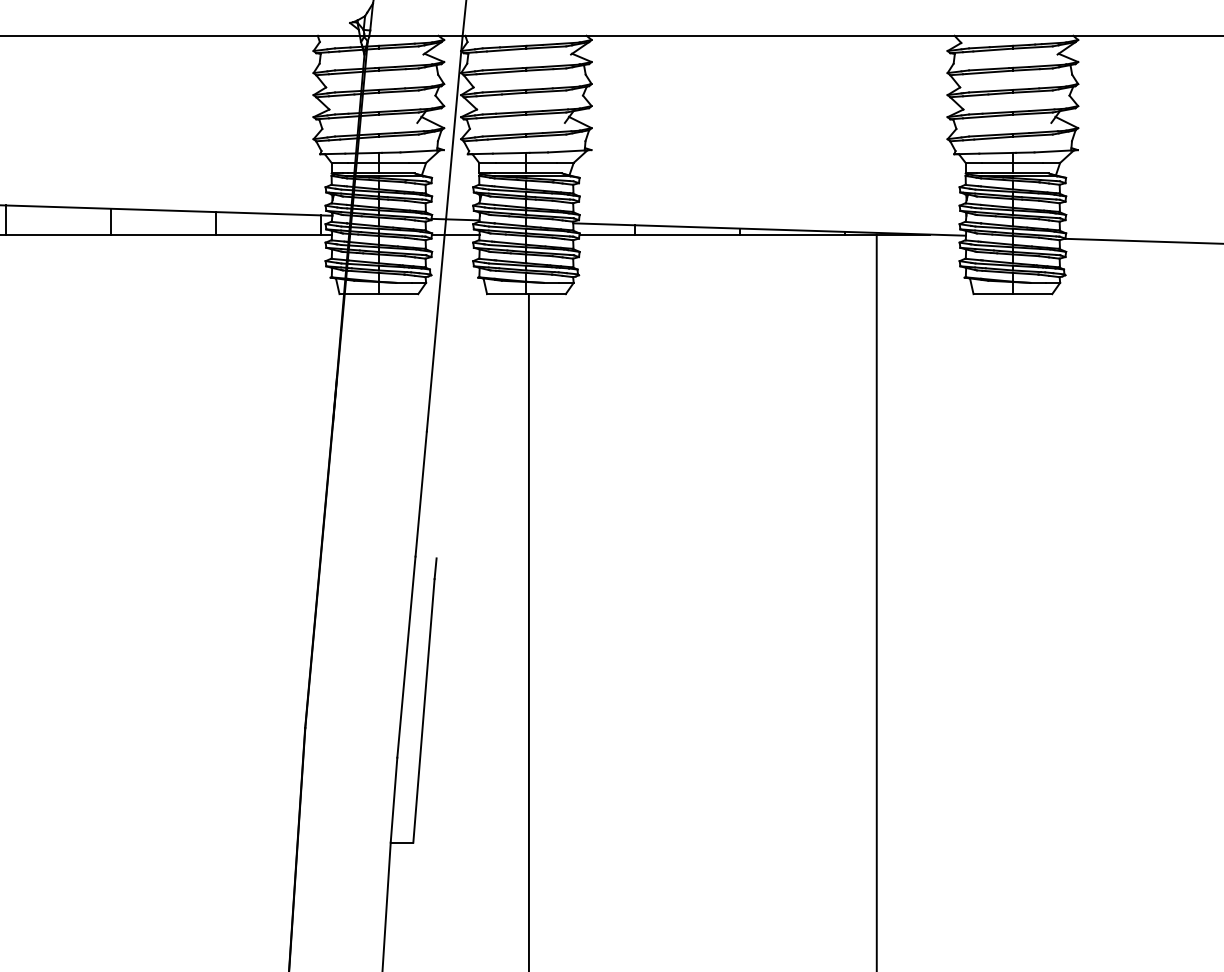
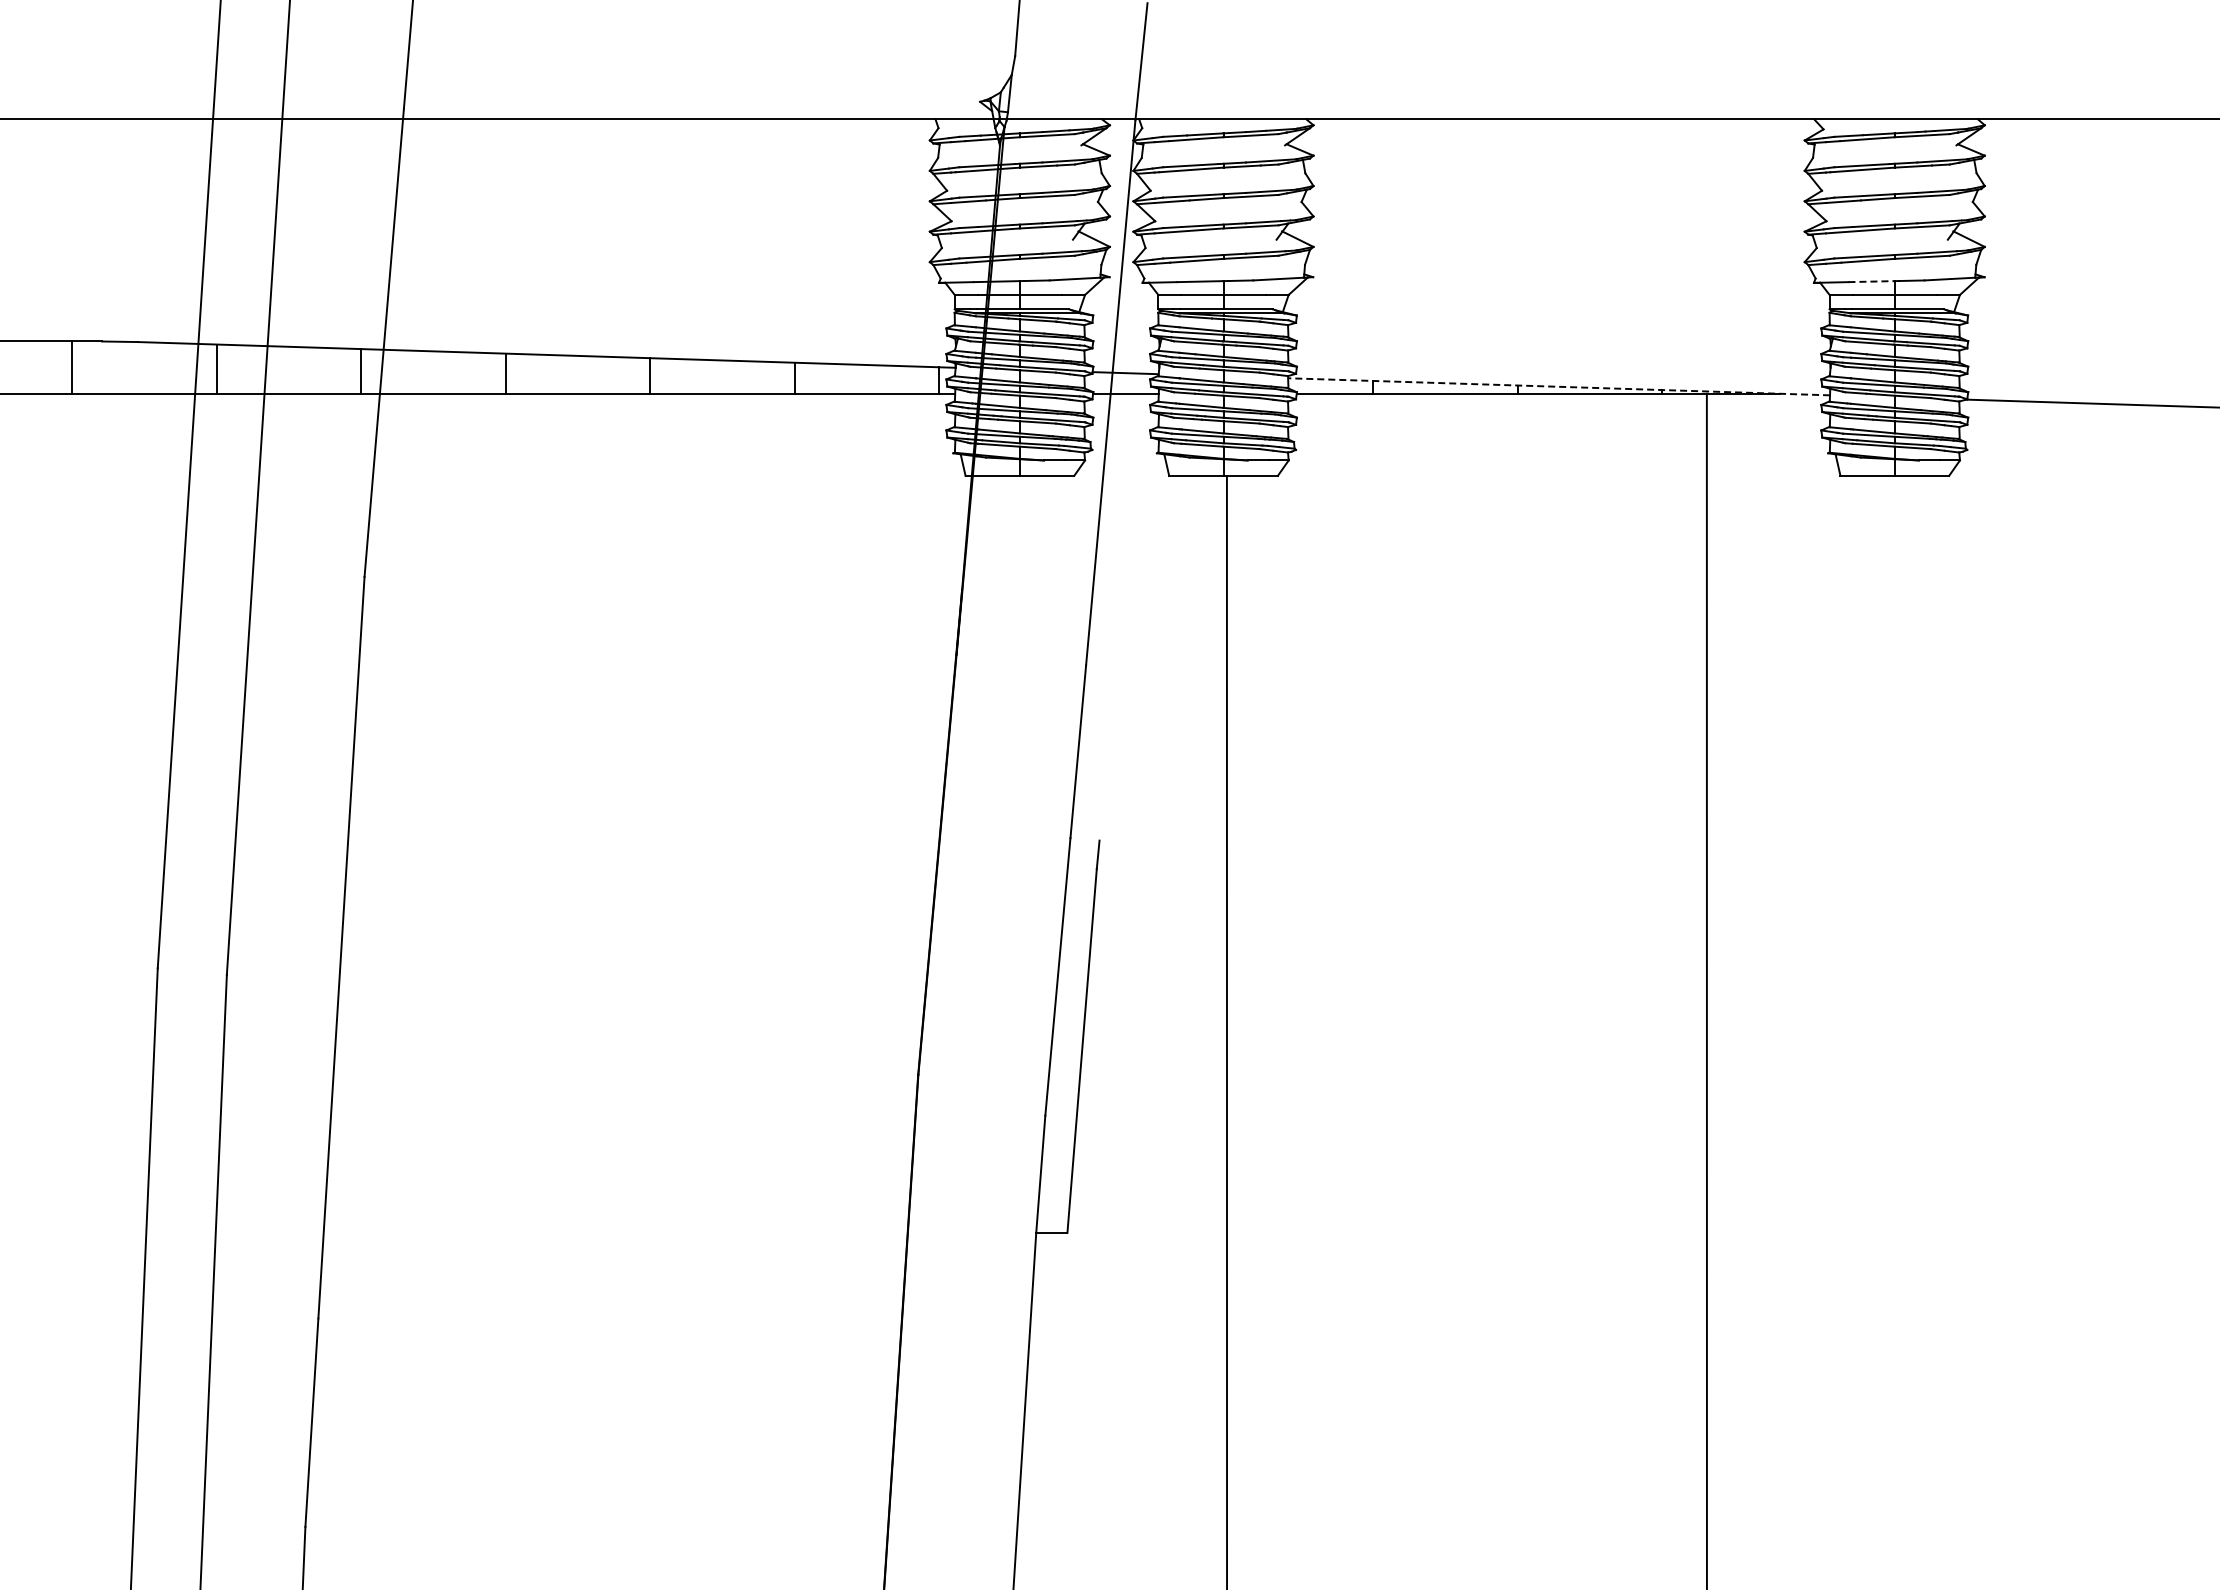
line: (996, 153) -> (1872, 281), solid -> dashed
line: (769, 229) -> (1558, 386), solid -> dashed

